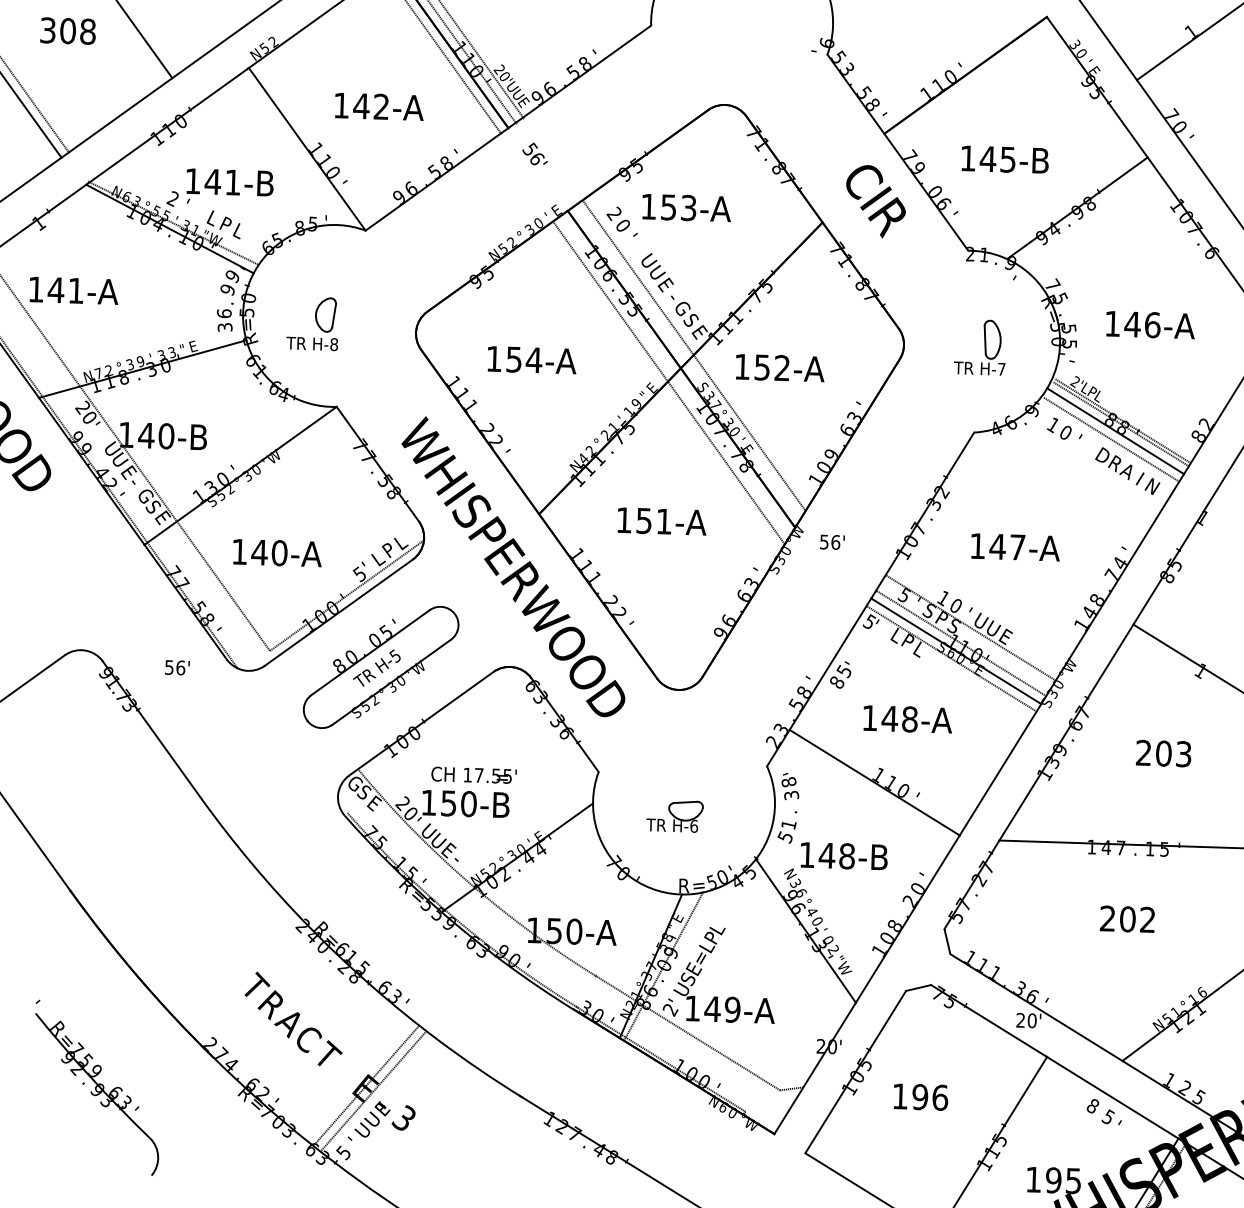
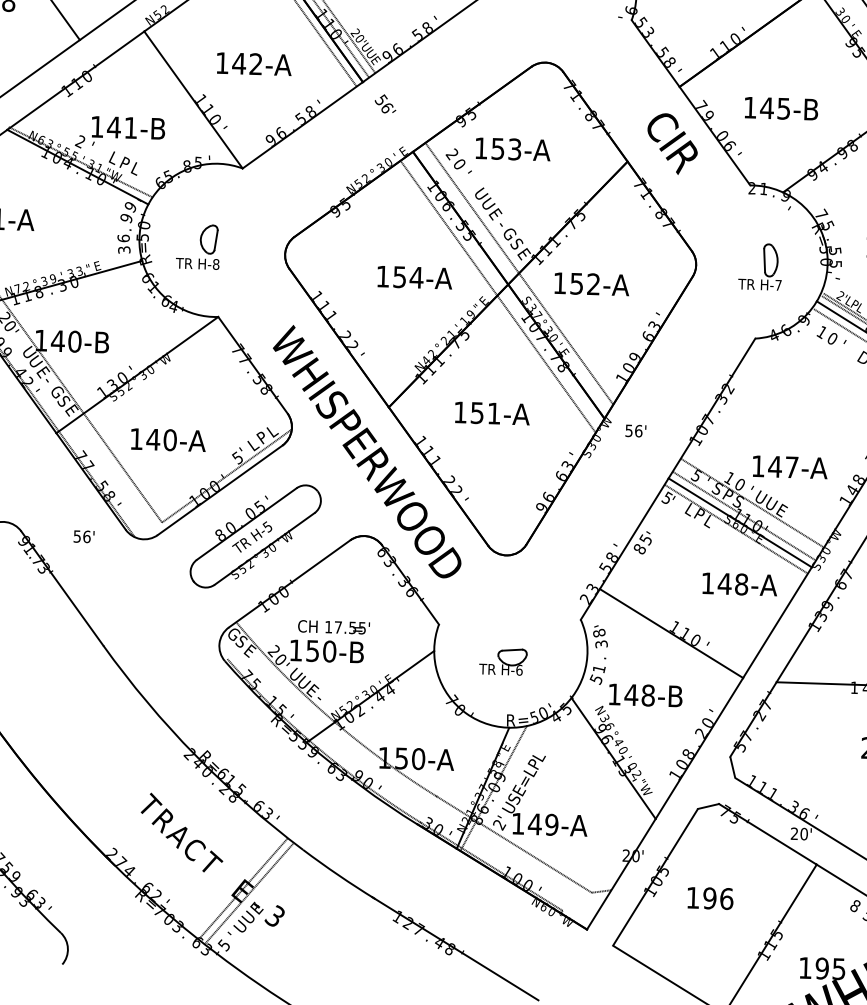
text: (531, 360) -> (414, 277), moved
text: (1015, 547) -> (790, 467), moved
text: (907, 719) -> (739, 584), moved

